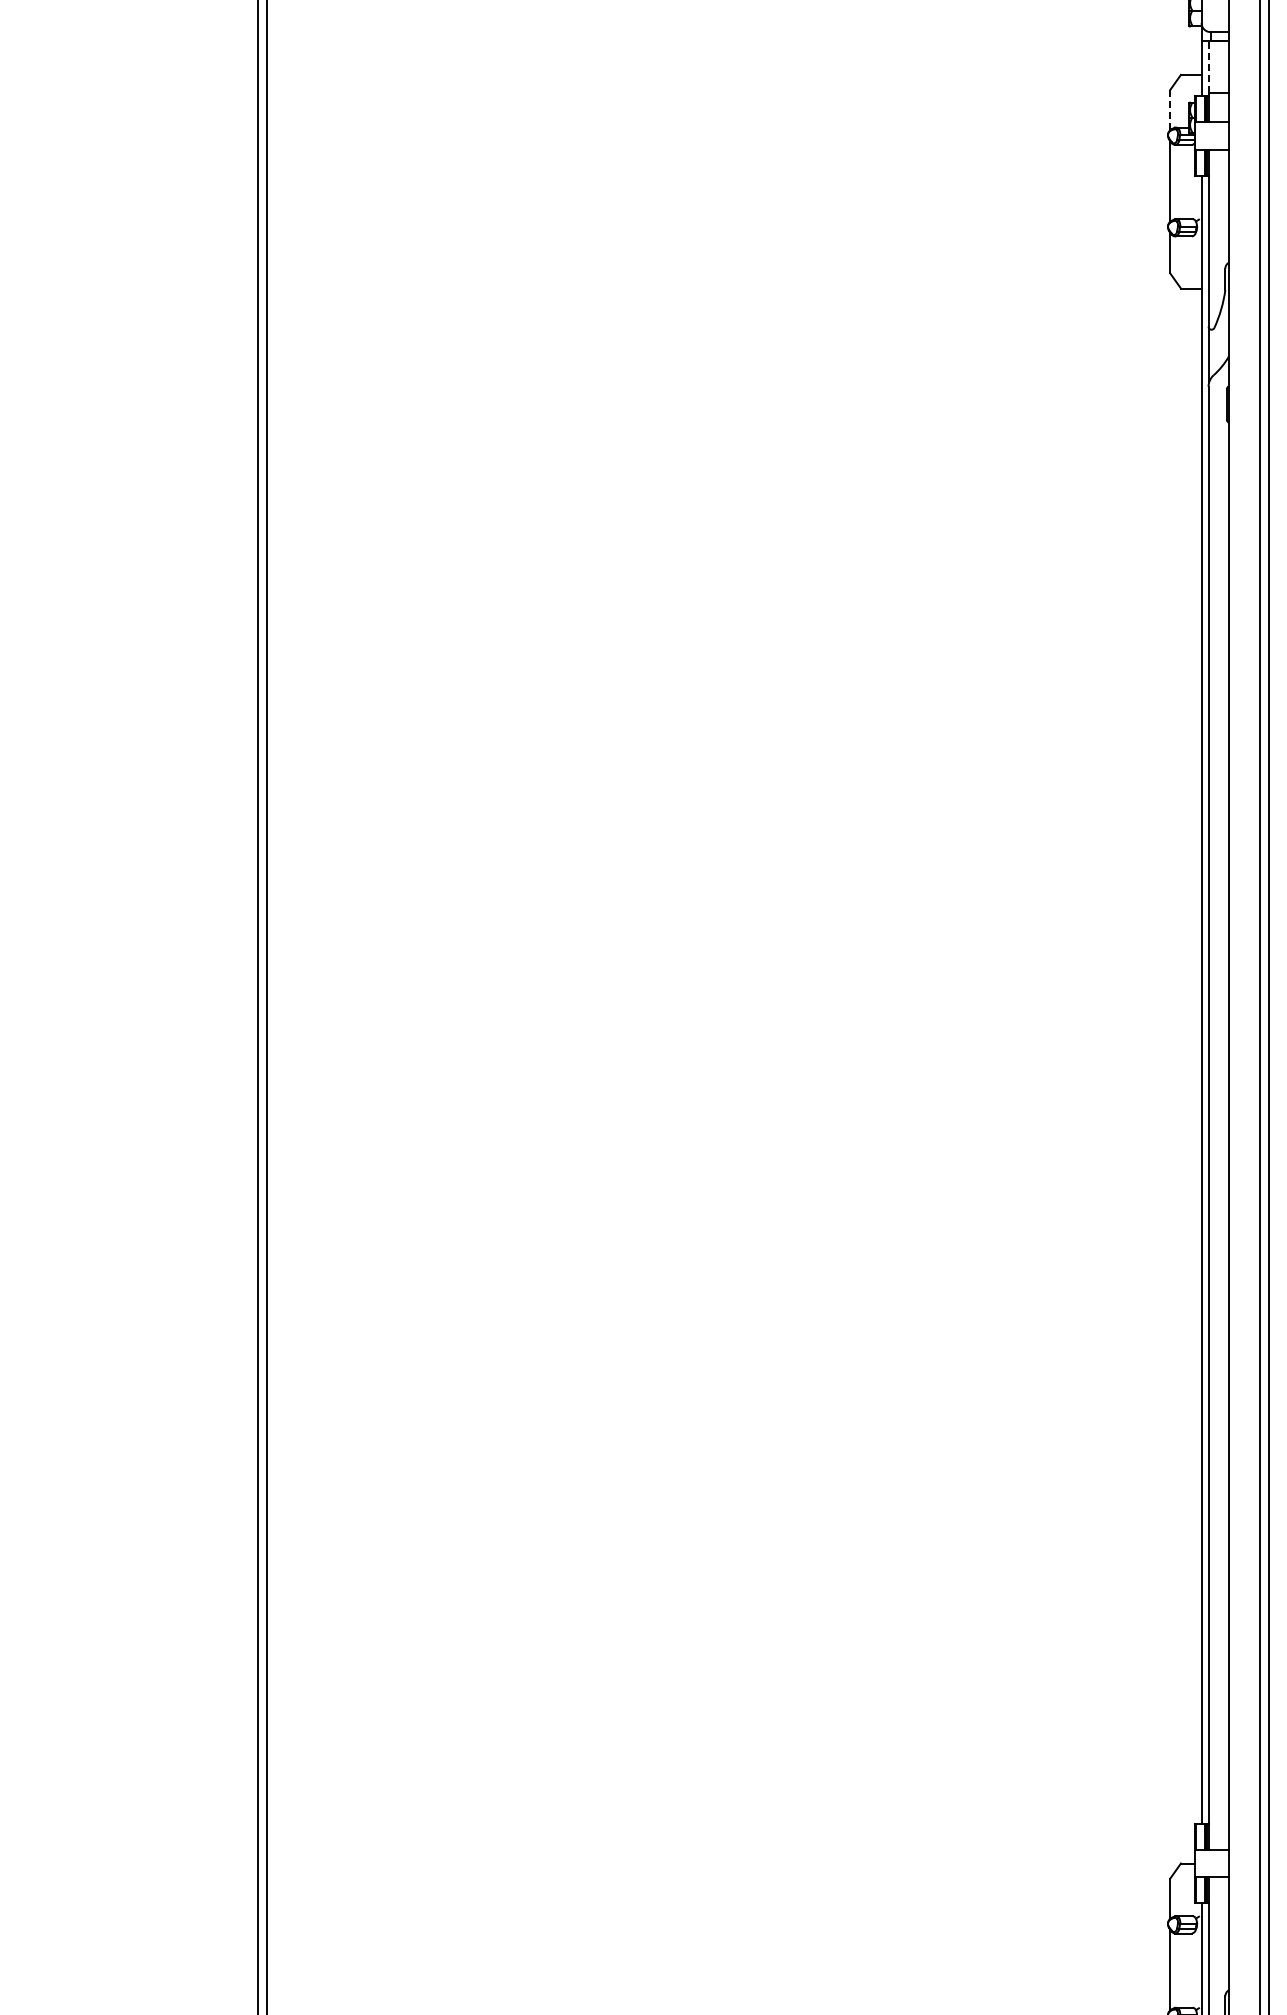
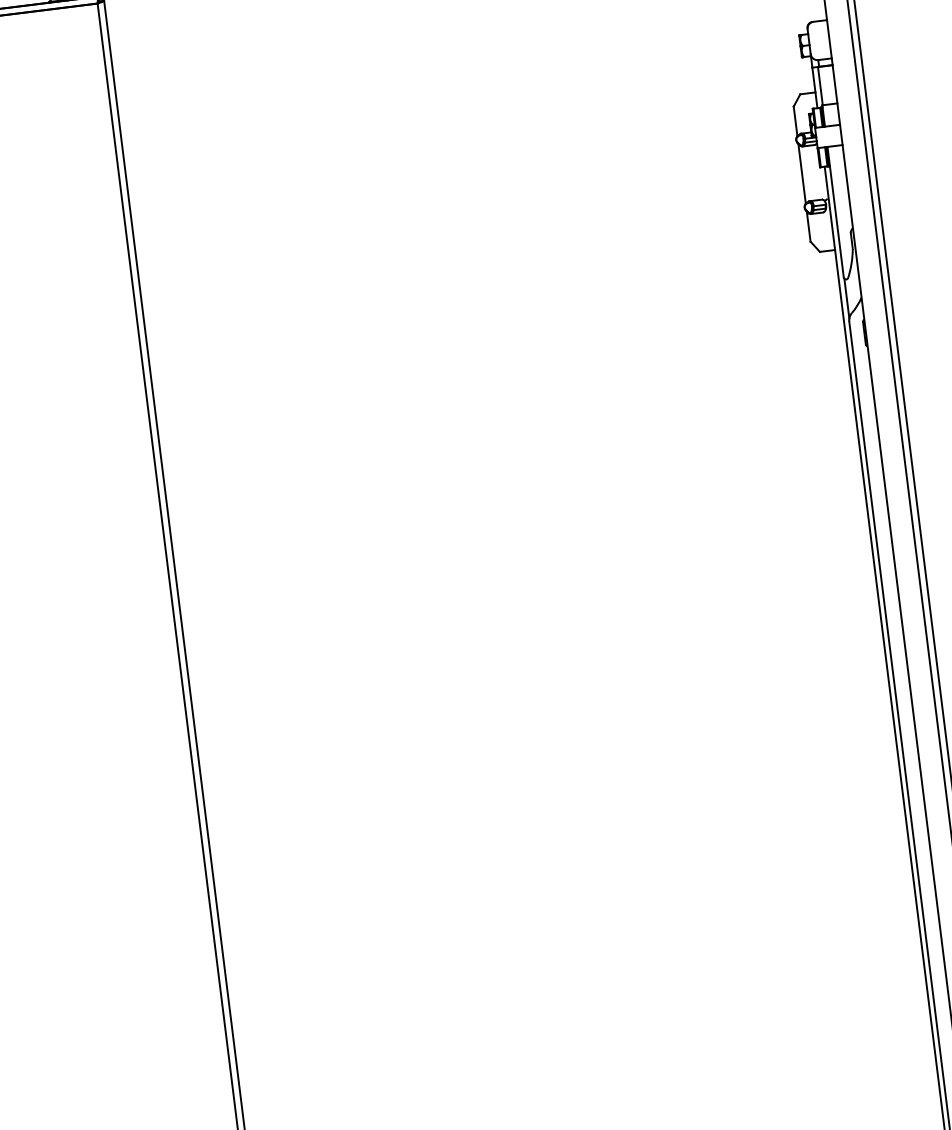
line: (1209, 67) -> (820, 86), dashed -> solid
line: (1170, 110) -> (795, 121), dashed -> solid

